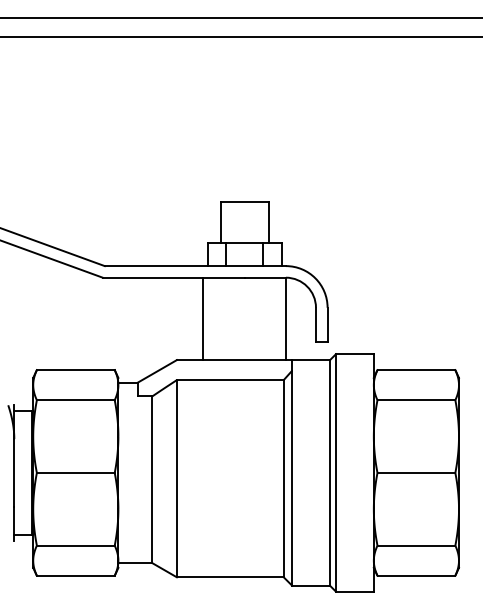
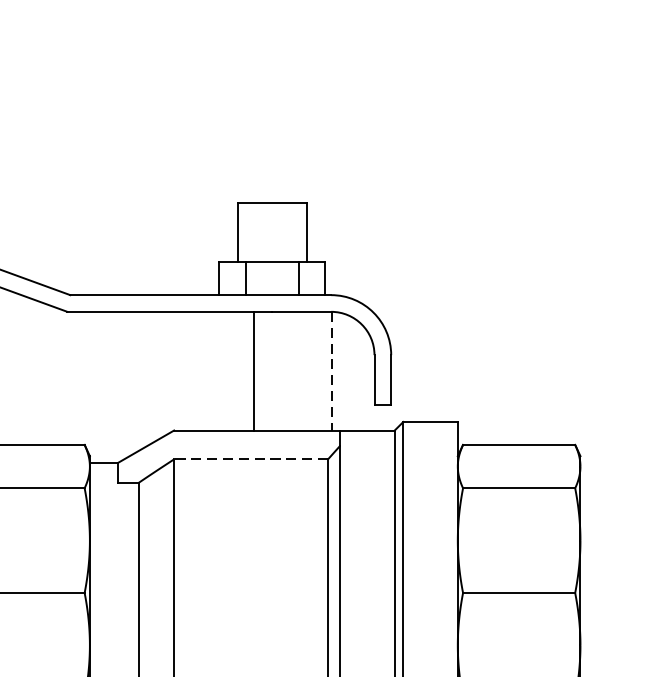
line: (203, 318) -> (254, 370), moved
line: (286, 319) -> (332, 372), solid -> dashed
line: (229, 380) -> (249, 459), solid -> dashed

